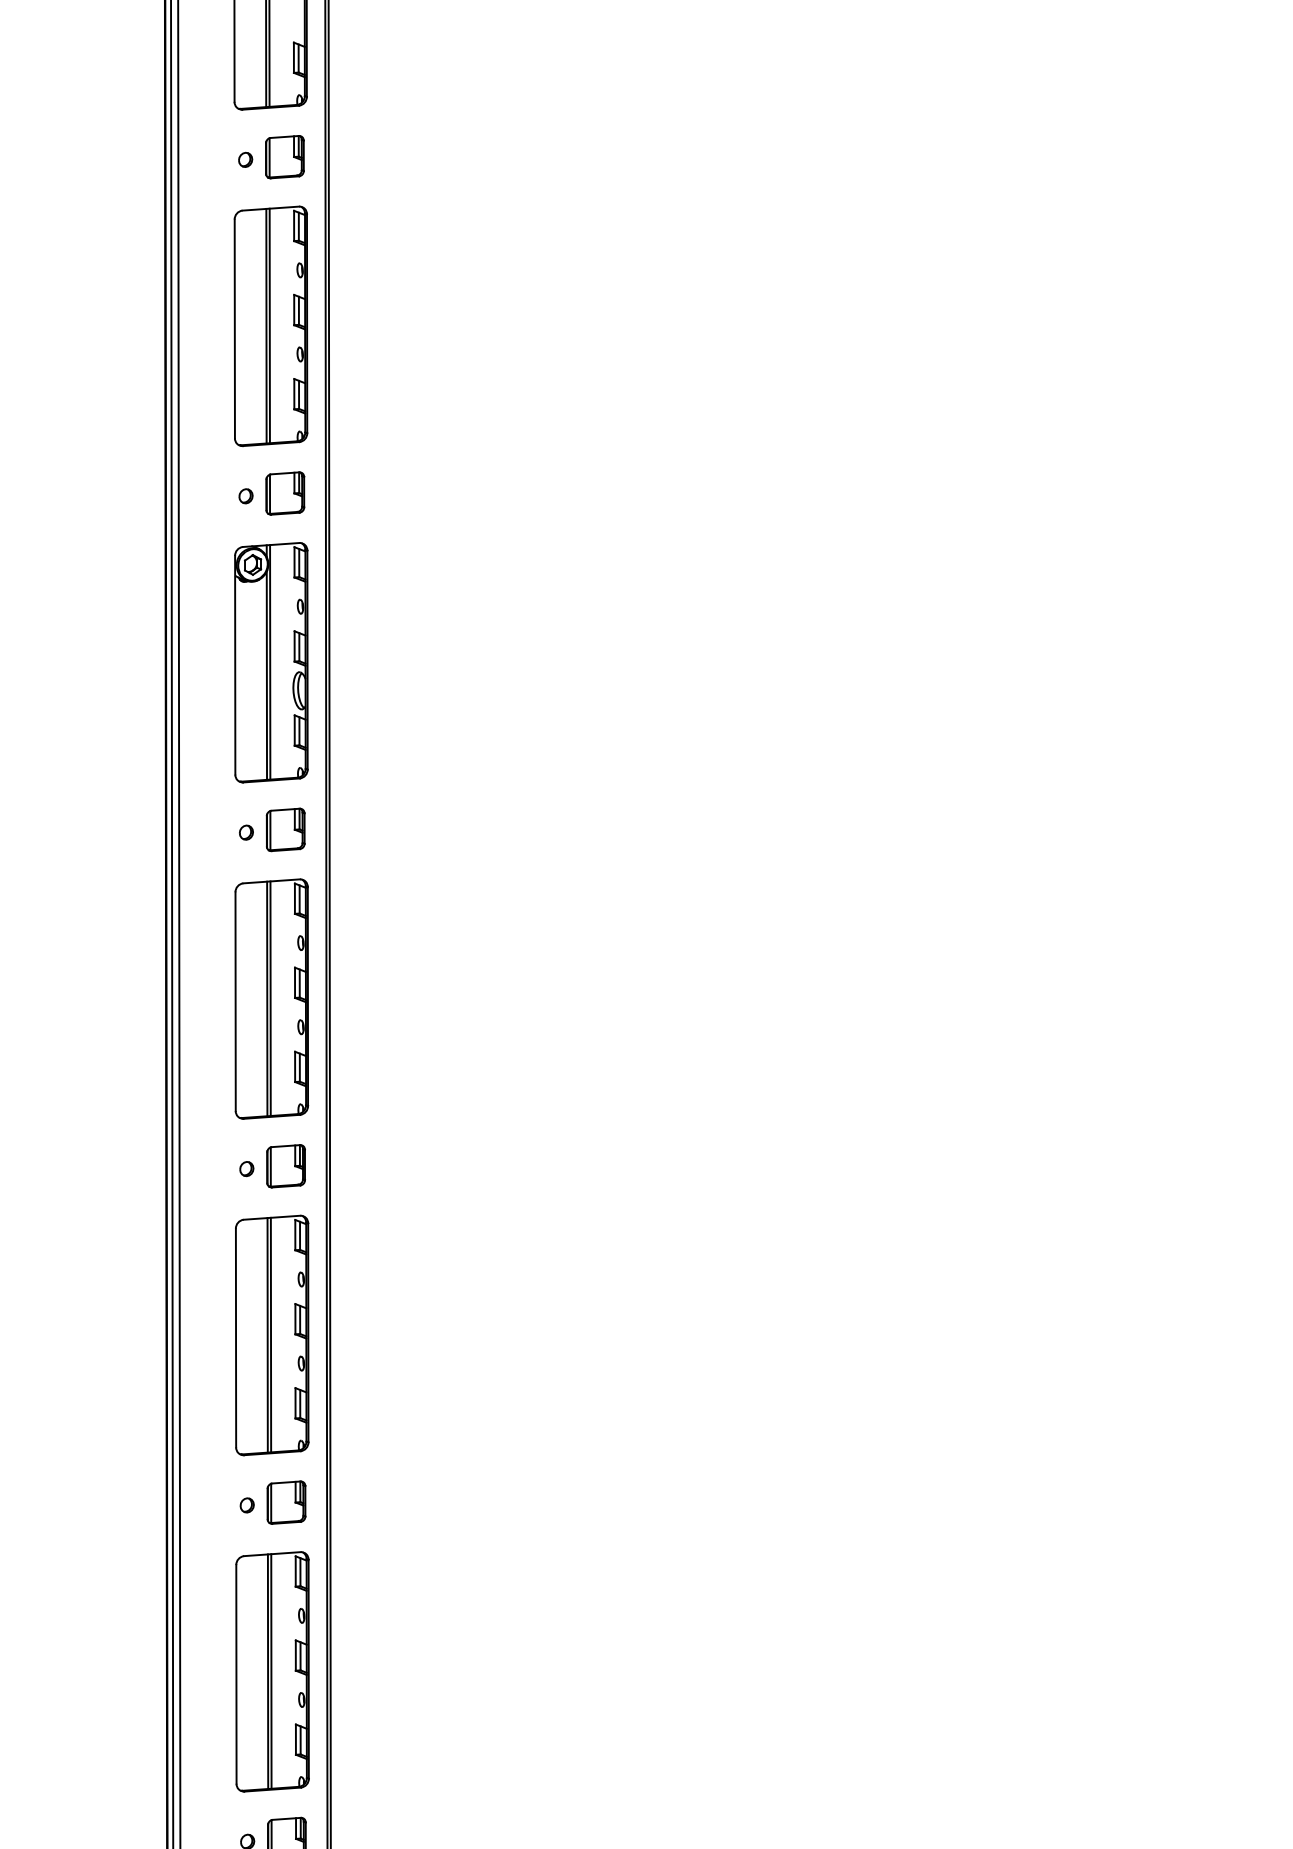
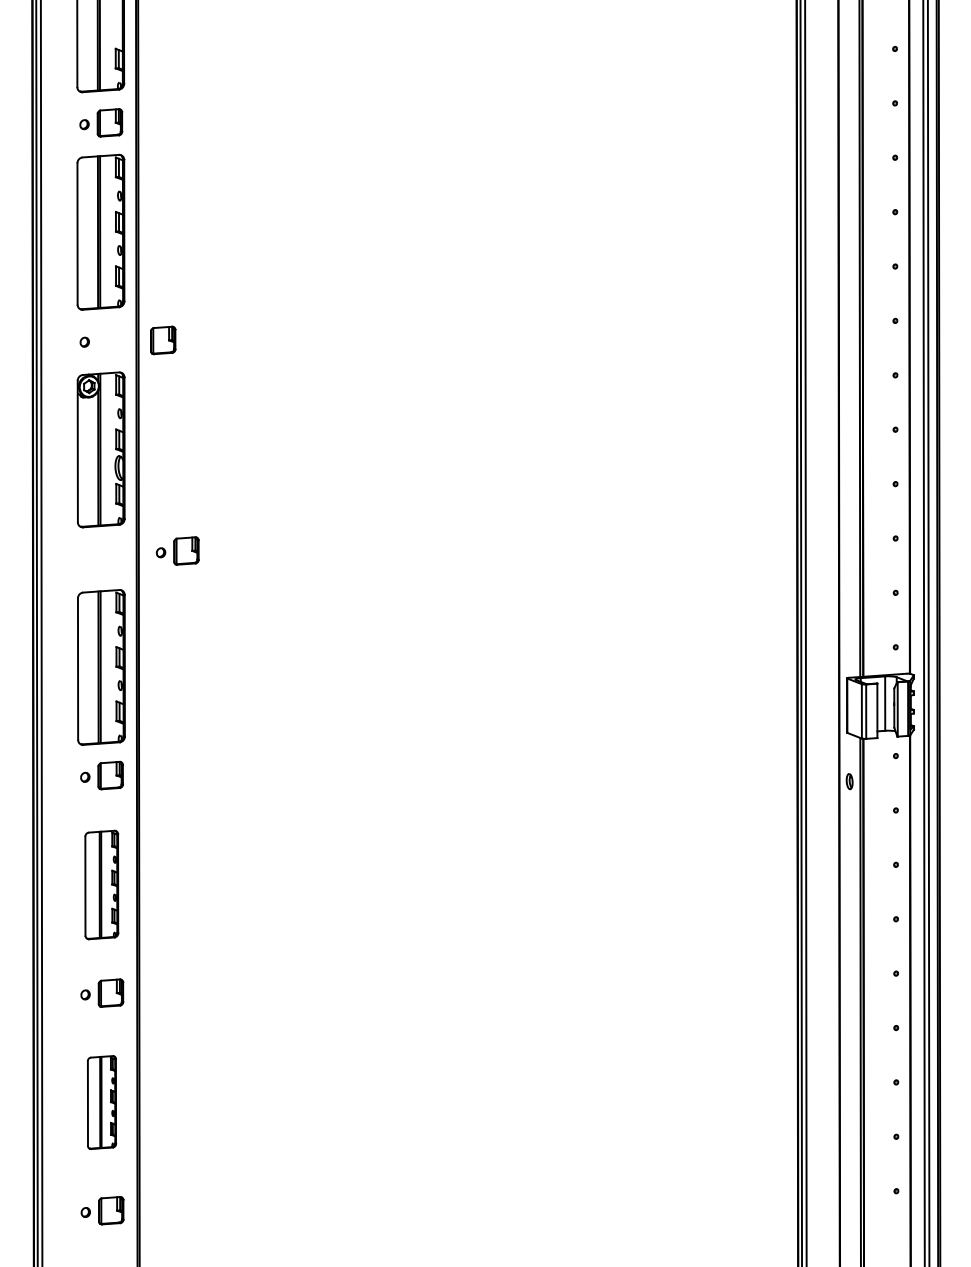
part: (285, 493) -> (163, 340), moved
part: (271, 829) -> (177, 550), moved
part: (271, 1334) -> (101, 884), size x0.7
part: (271, 1671) -> (101, 1102), size x0.6

